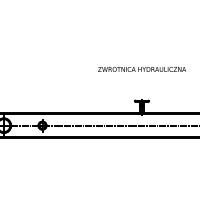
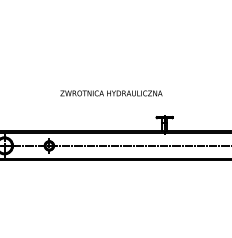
text: (141, 69) -> (110, 93), moved

